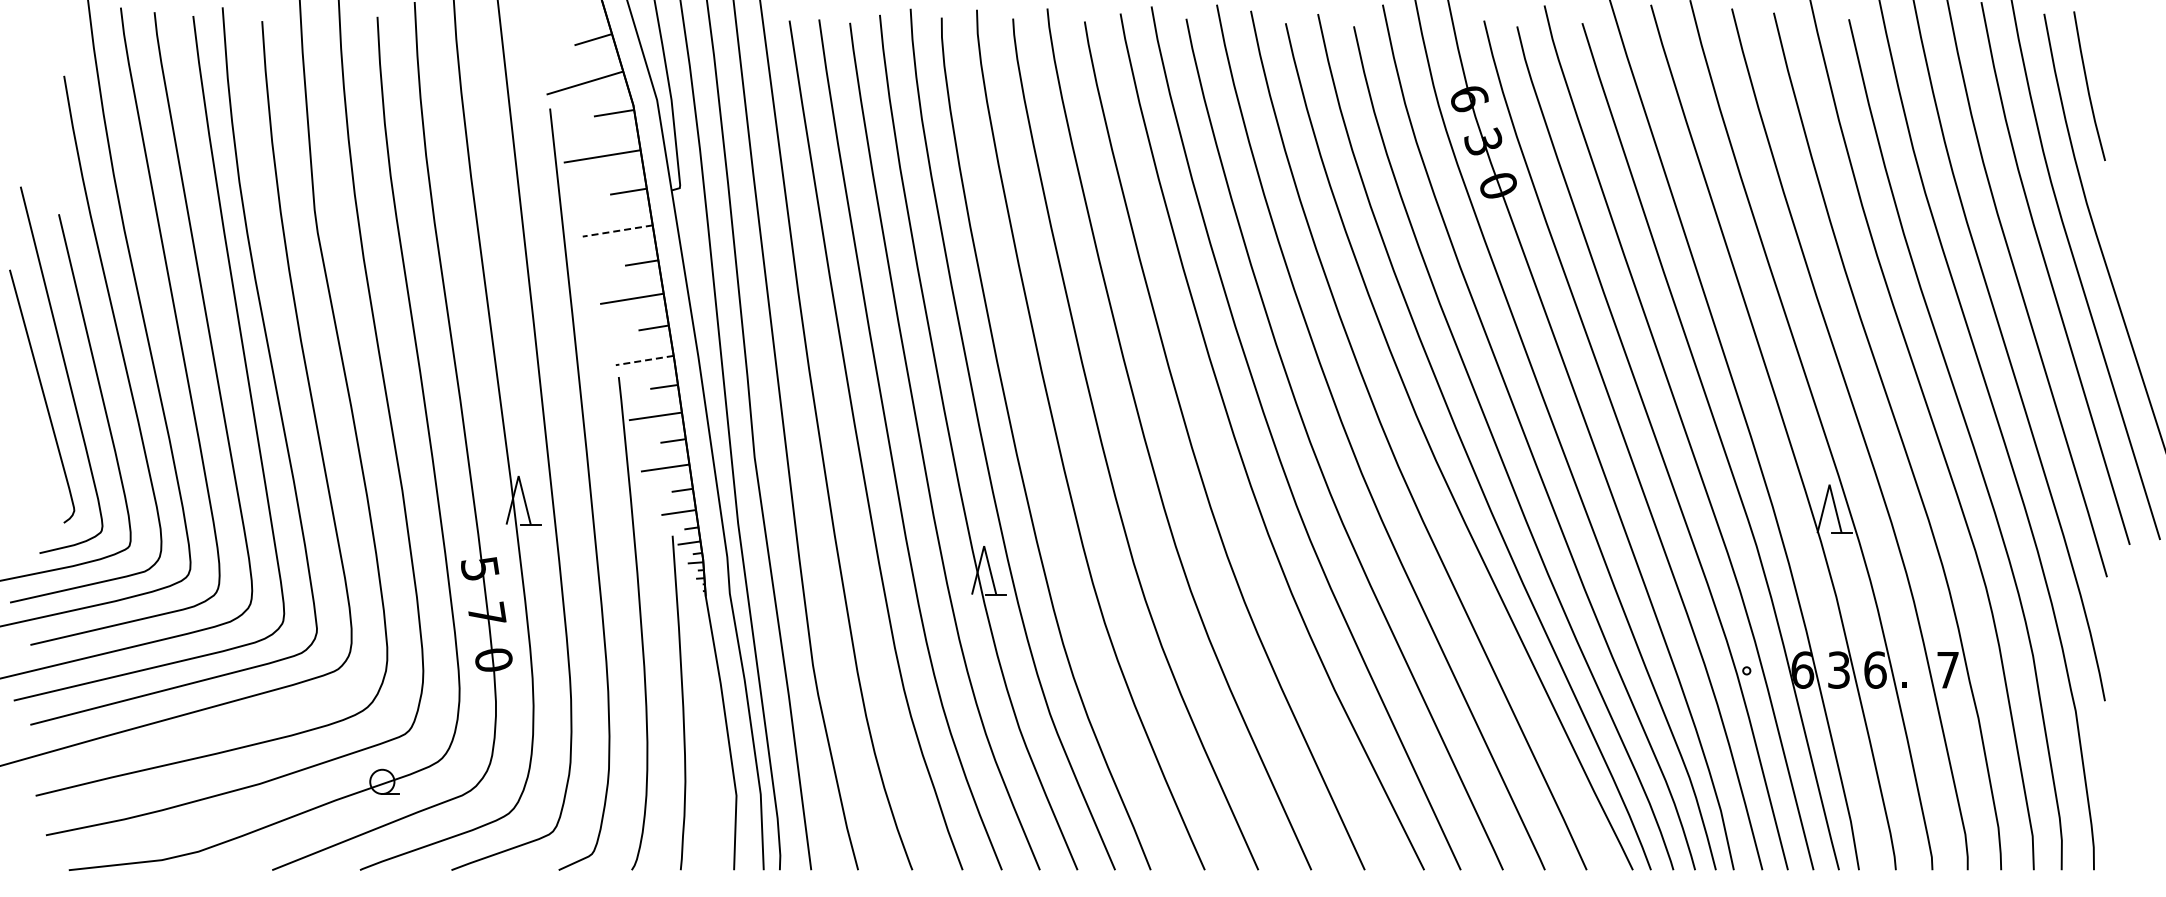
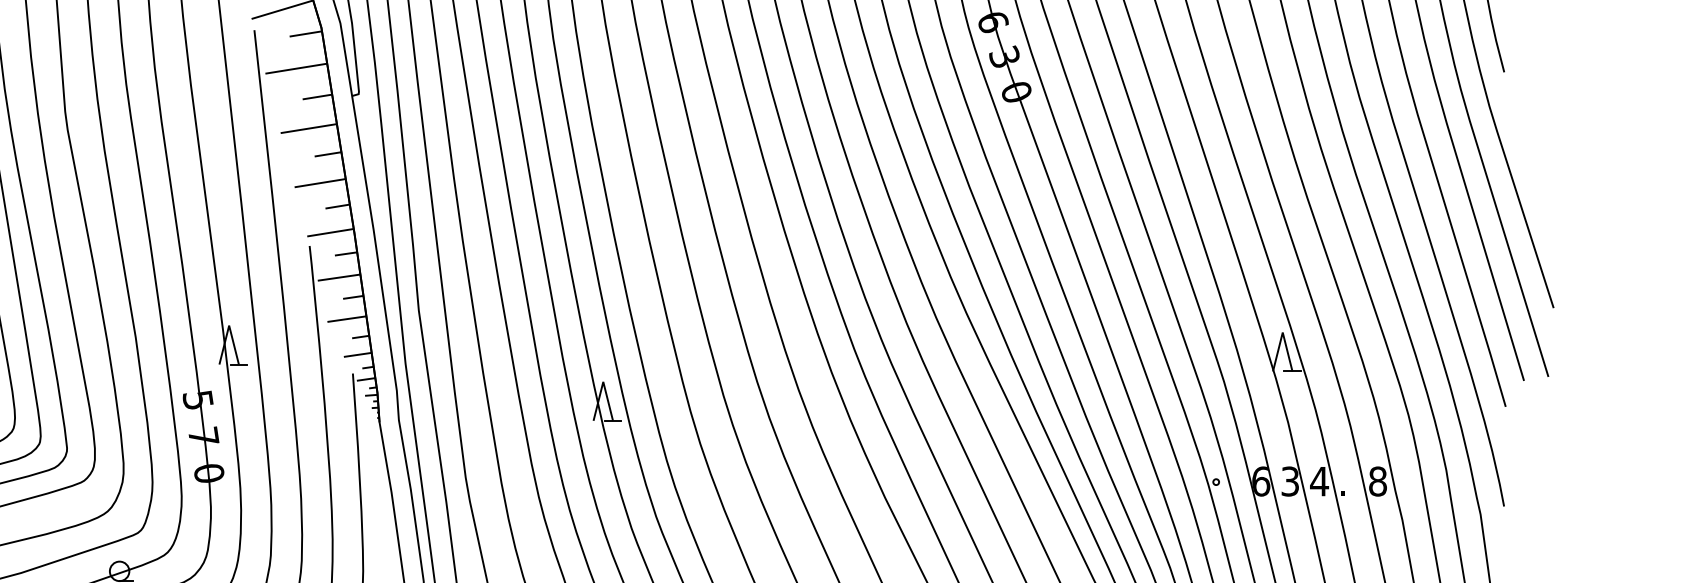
line: (617, 231) -> (308, 129), dashed -> solid
line: (644, 360) -> (330, 232), dashed -> solid
text: (1875, 669) -> (1319, 481), 6 -> 4
text: (1948, 669) -> (1378, 481), 7 -> 8

